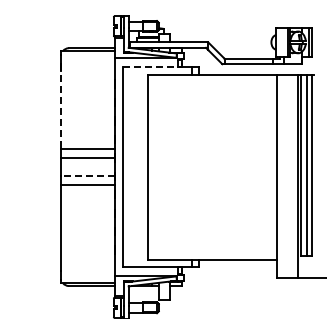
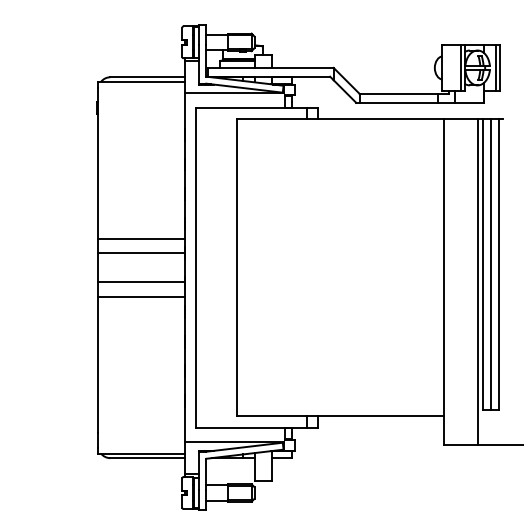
line: (150, 67) -> (241, 108), dashed -> solid
line: (60, 106) -> (97, 170), dashed -> solid
line: (87, 176) -> (140, 282), dashed -> solid

